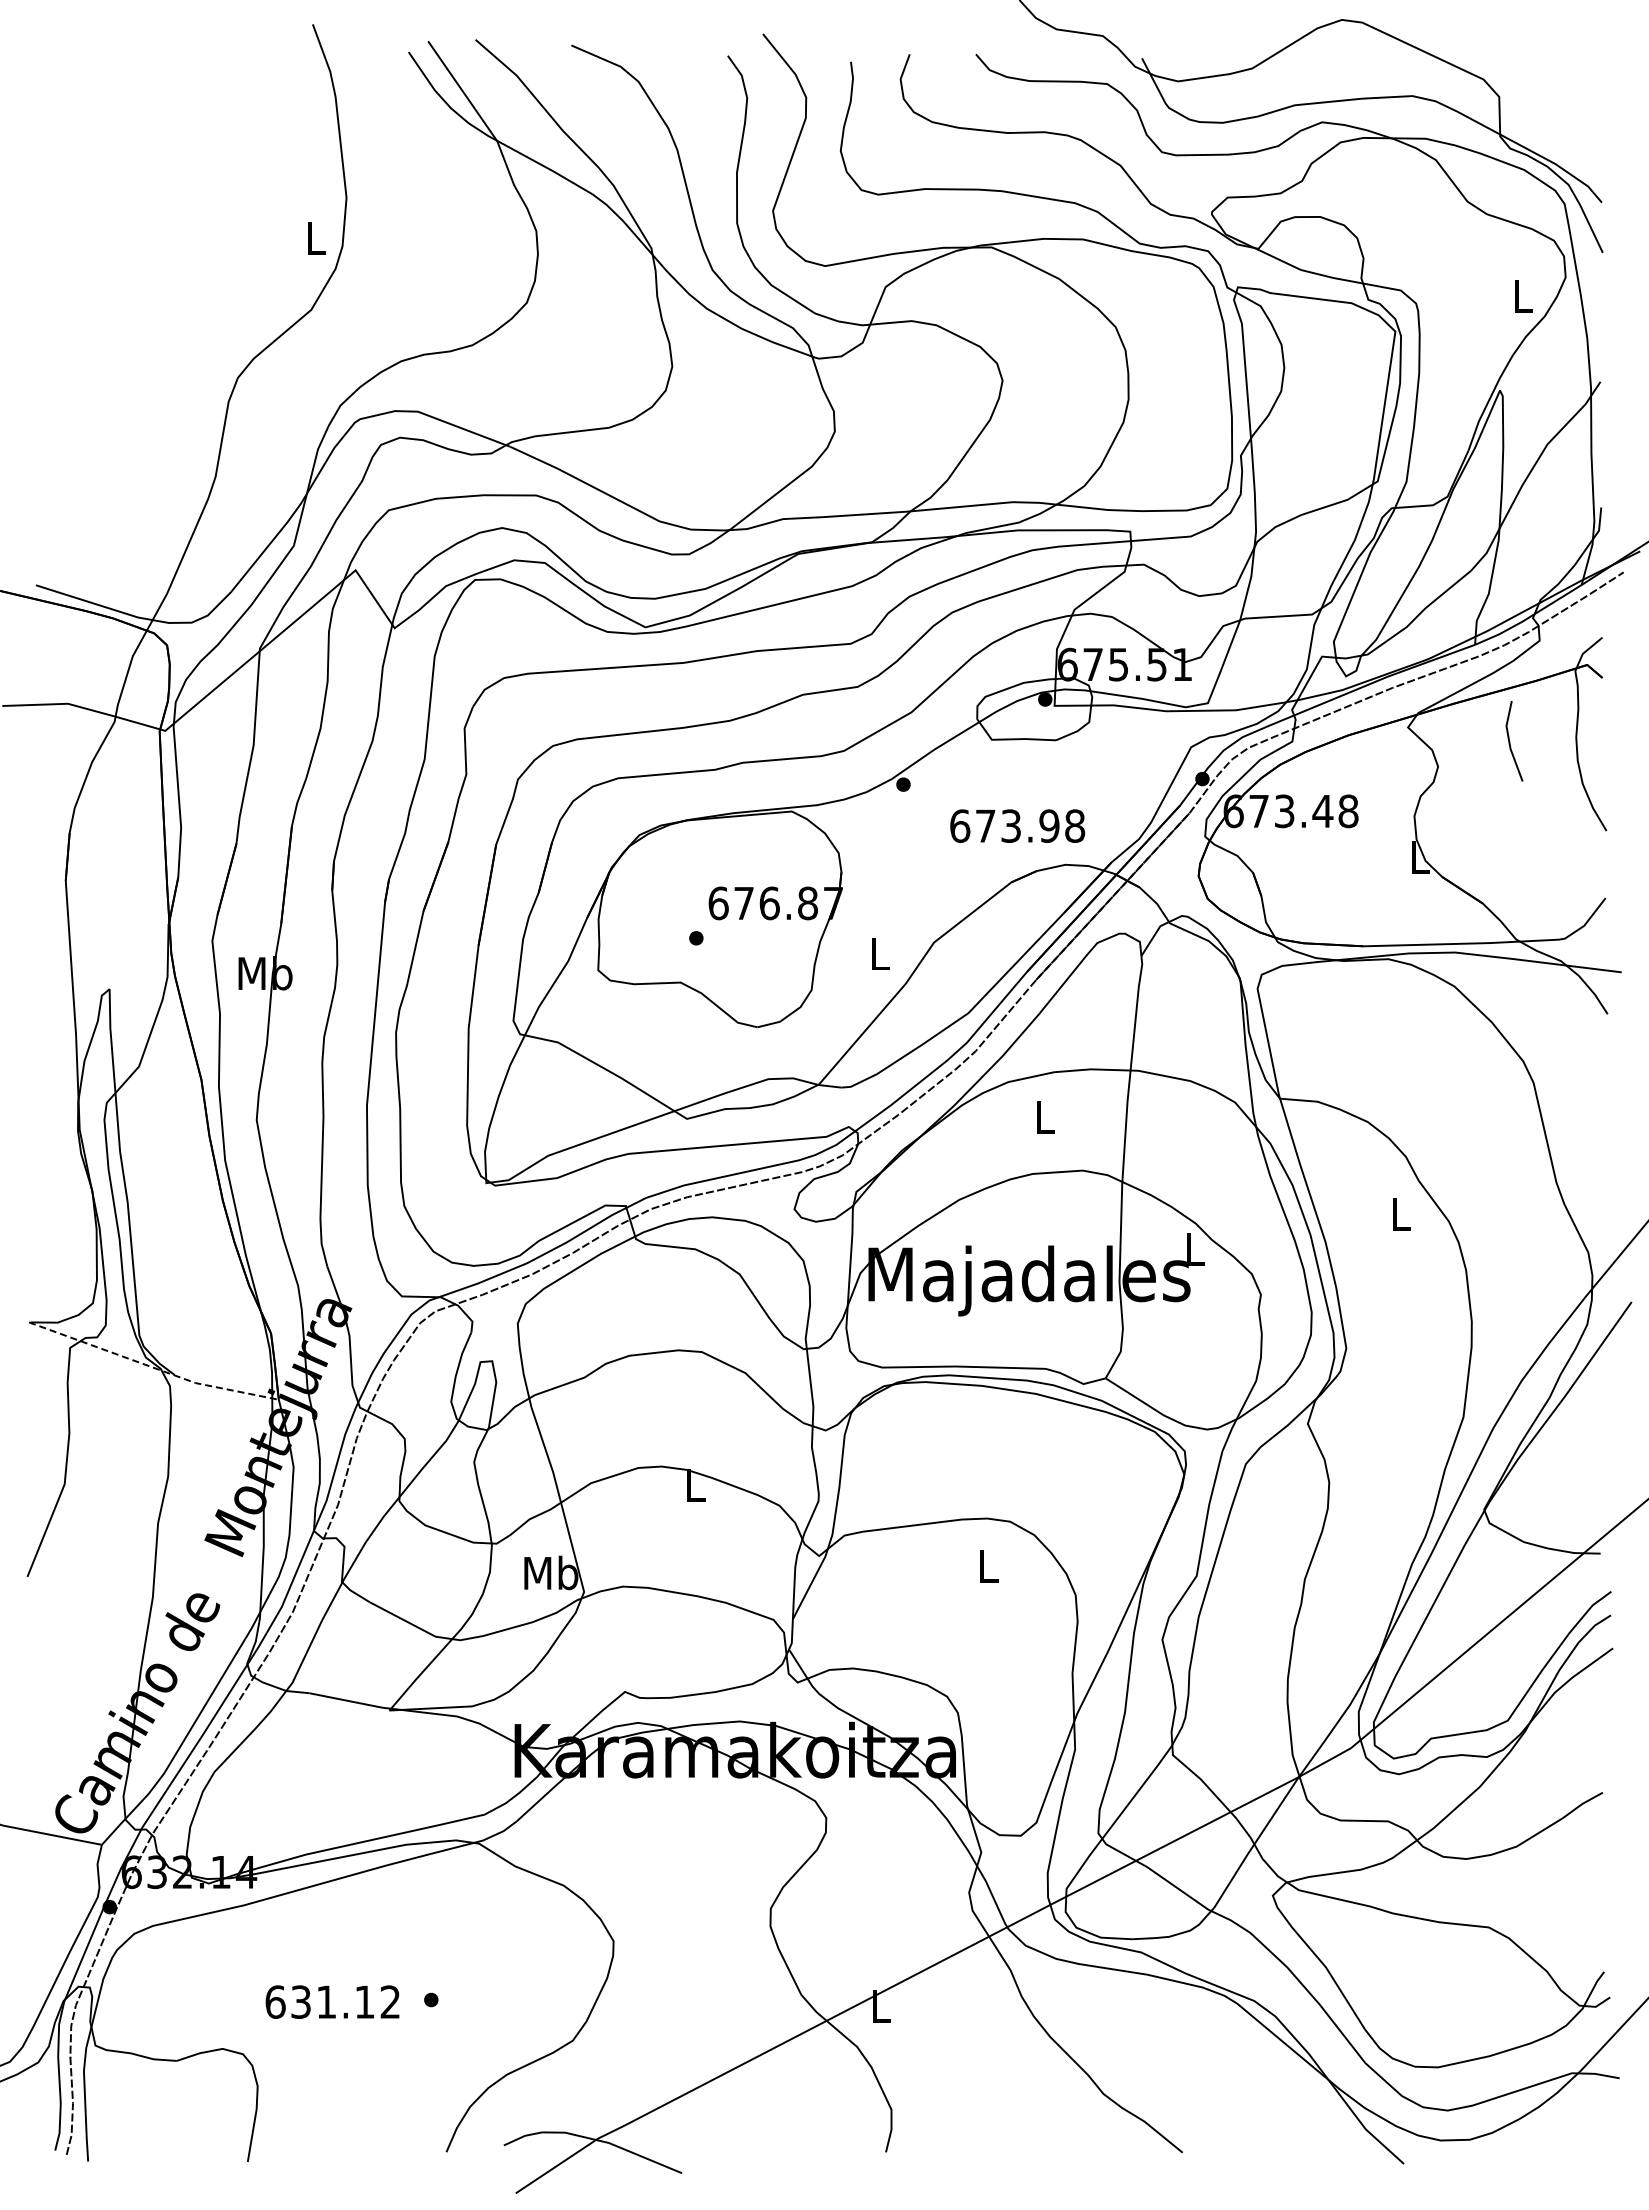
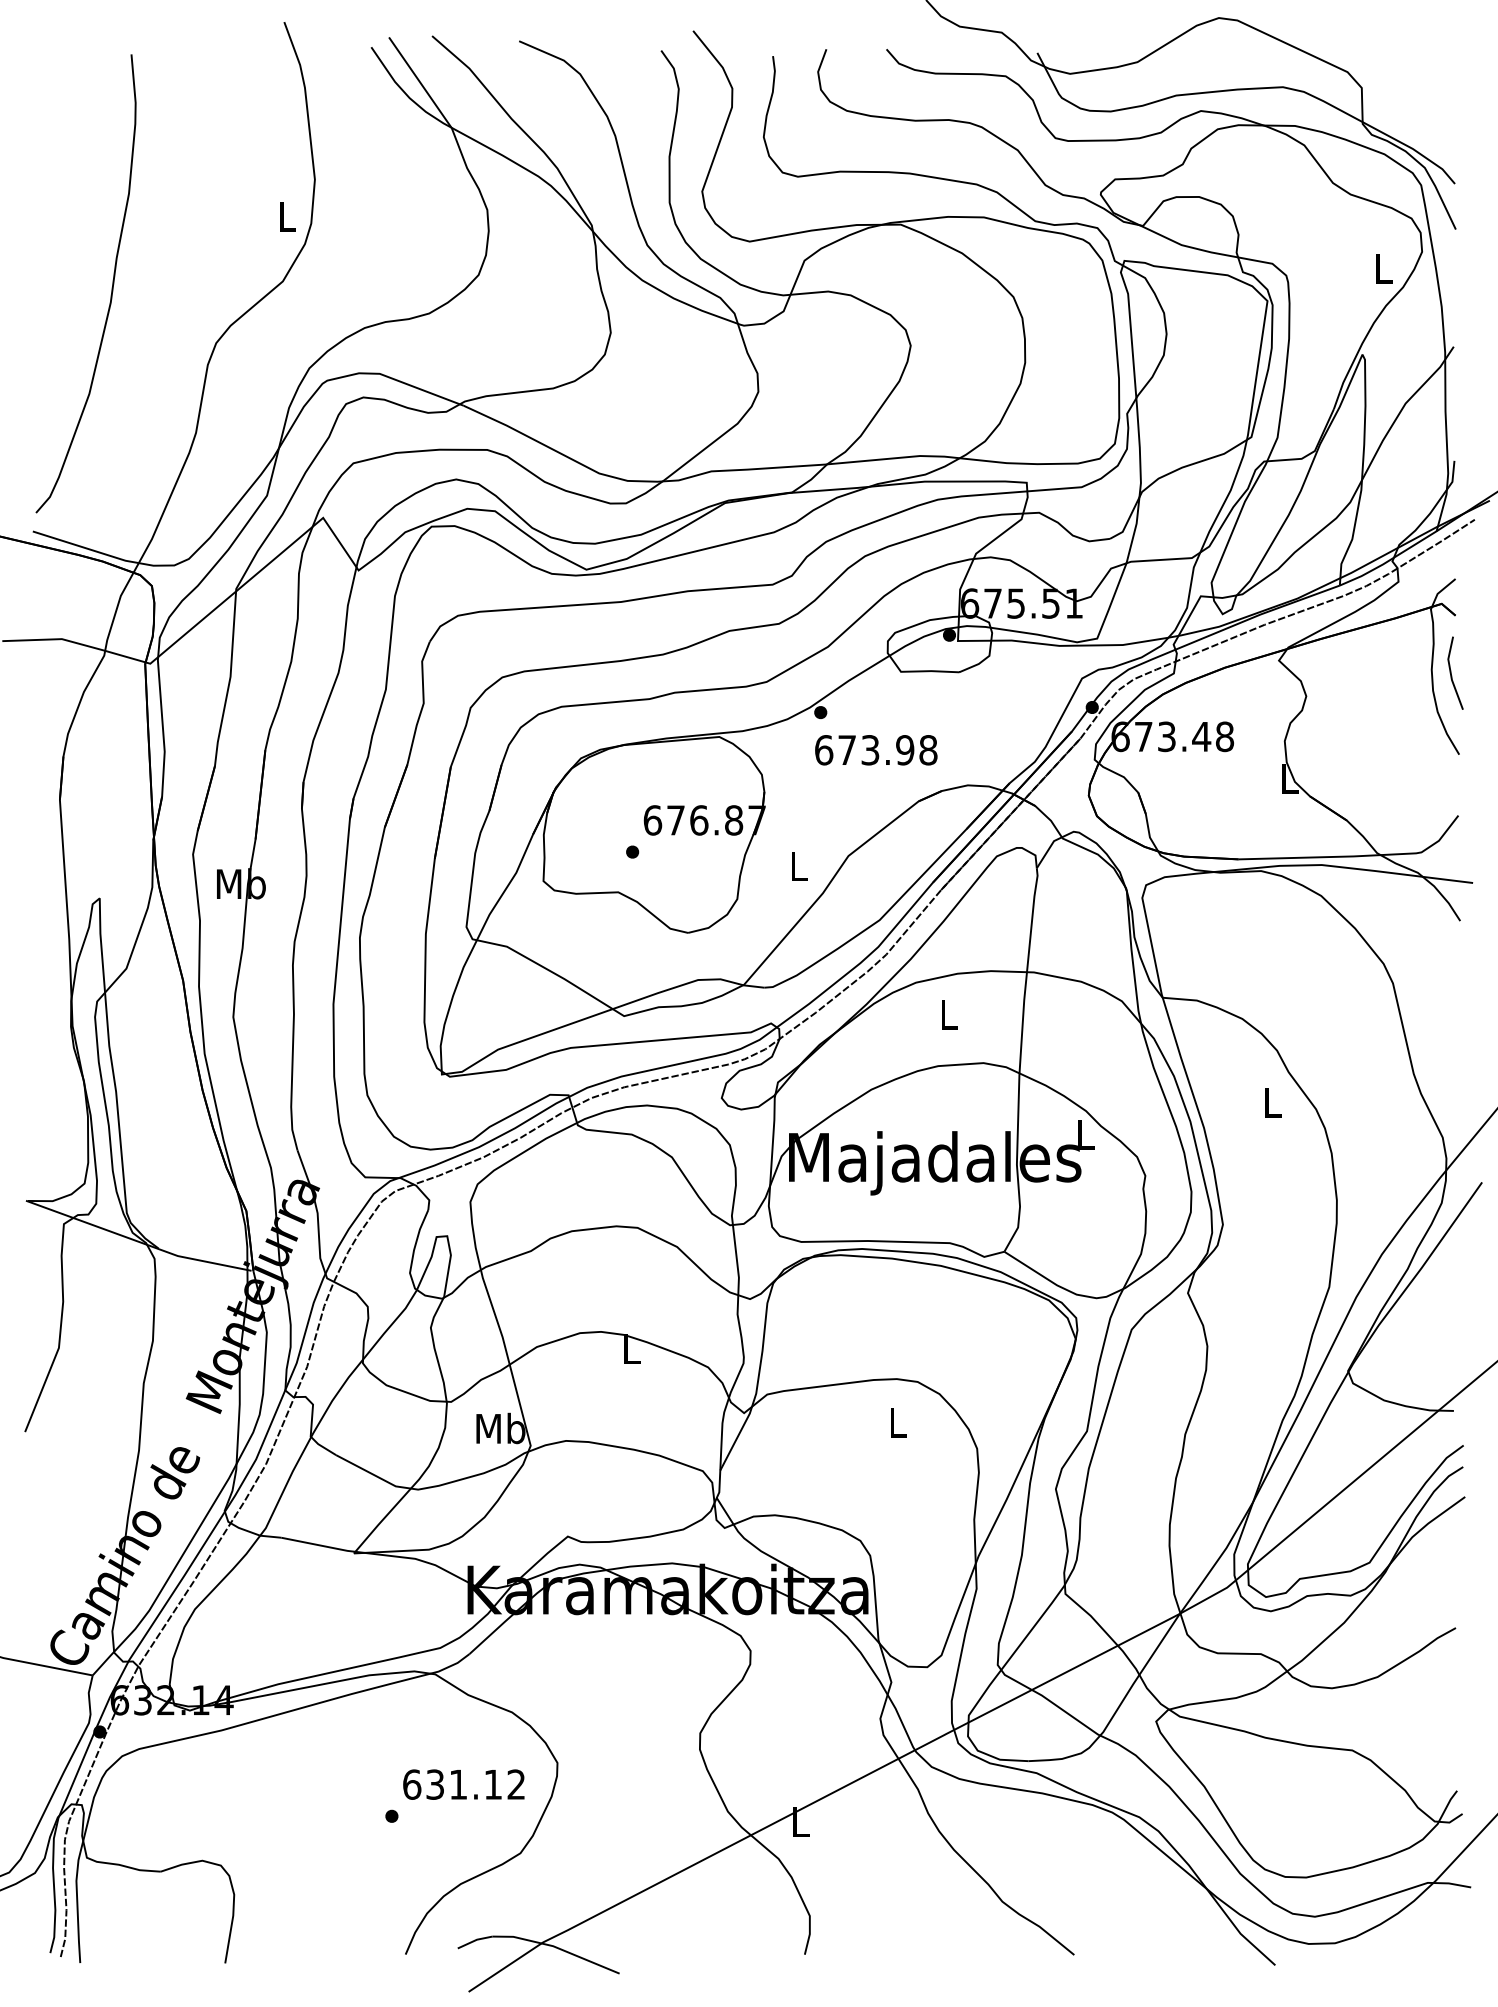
curve: (122, 318) -> (111, 289), added
line: (1510, 741) -> (1451, 673), moved
text: (1017, 825) -> (876, 749), moved
line: (151, 1367) -> (137, 1241), dashed -> solid
text: (332, 2001) -> (463, 1784), moved

